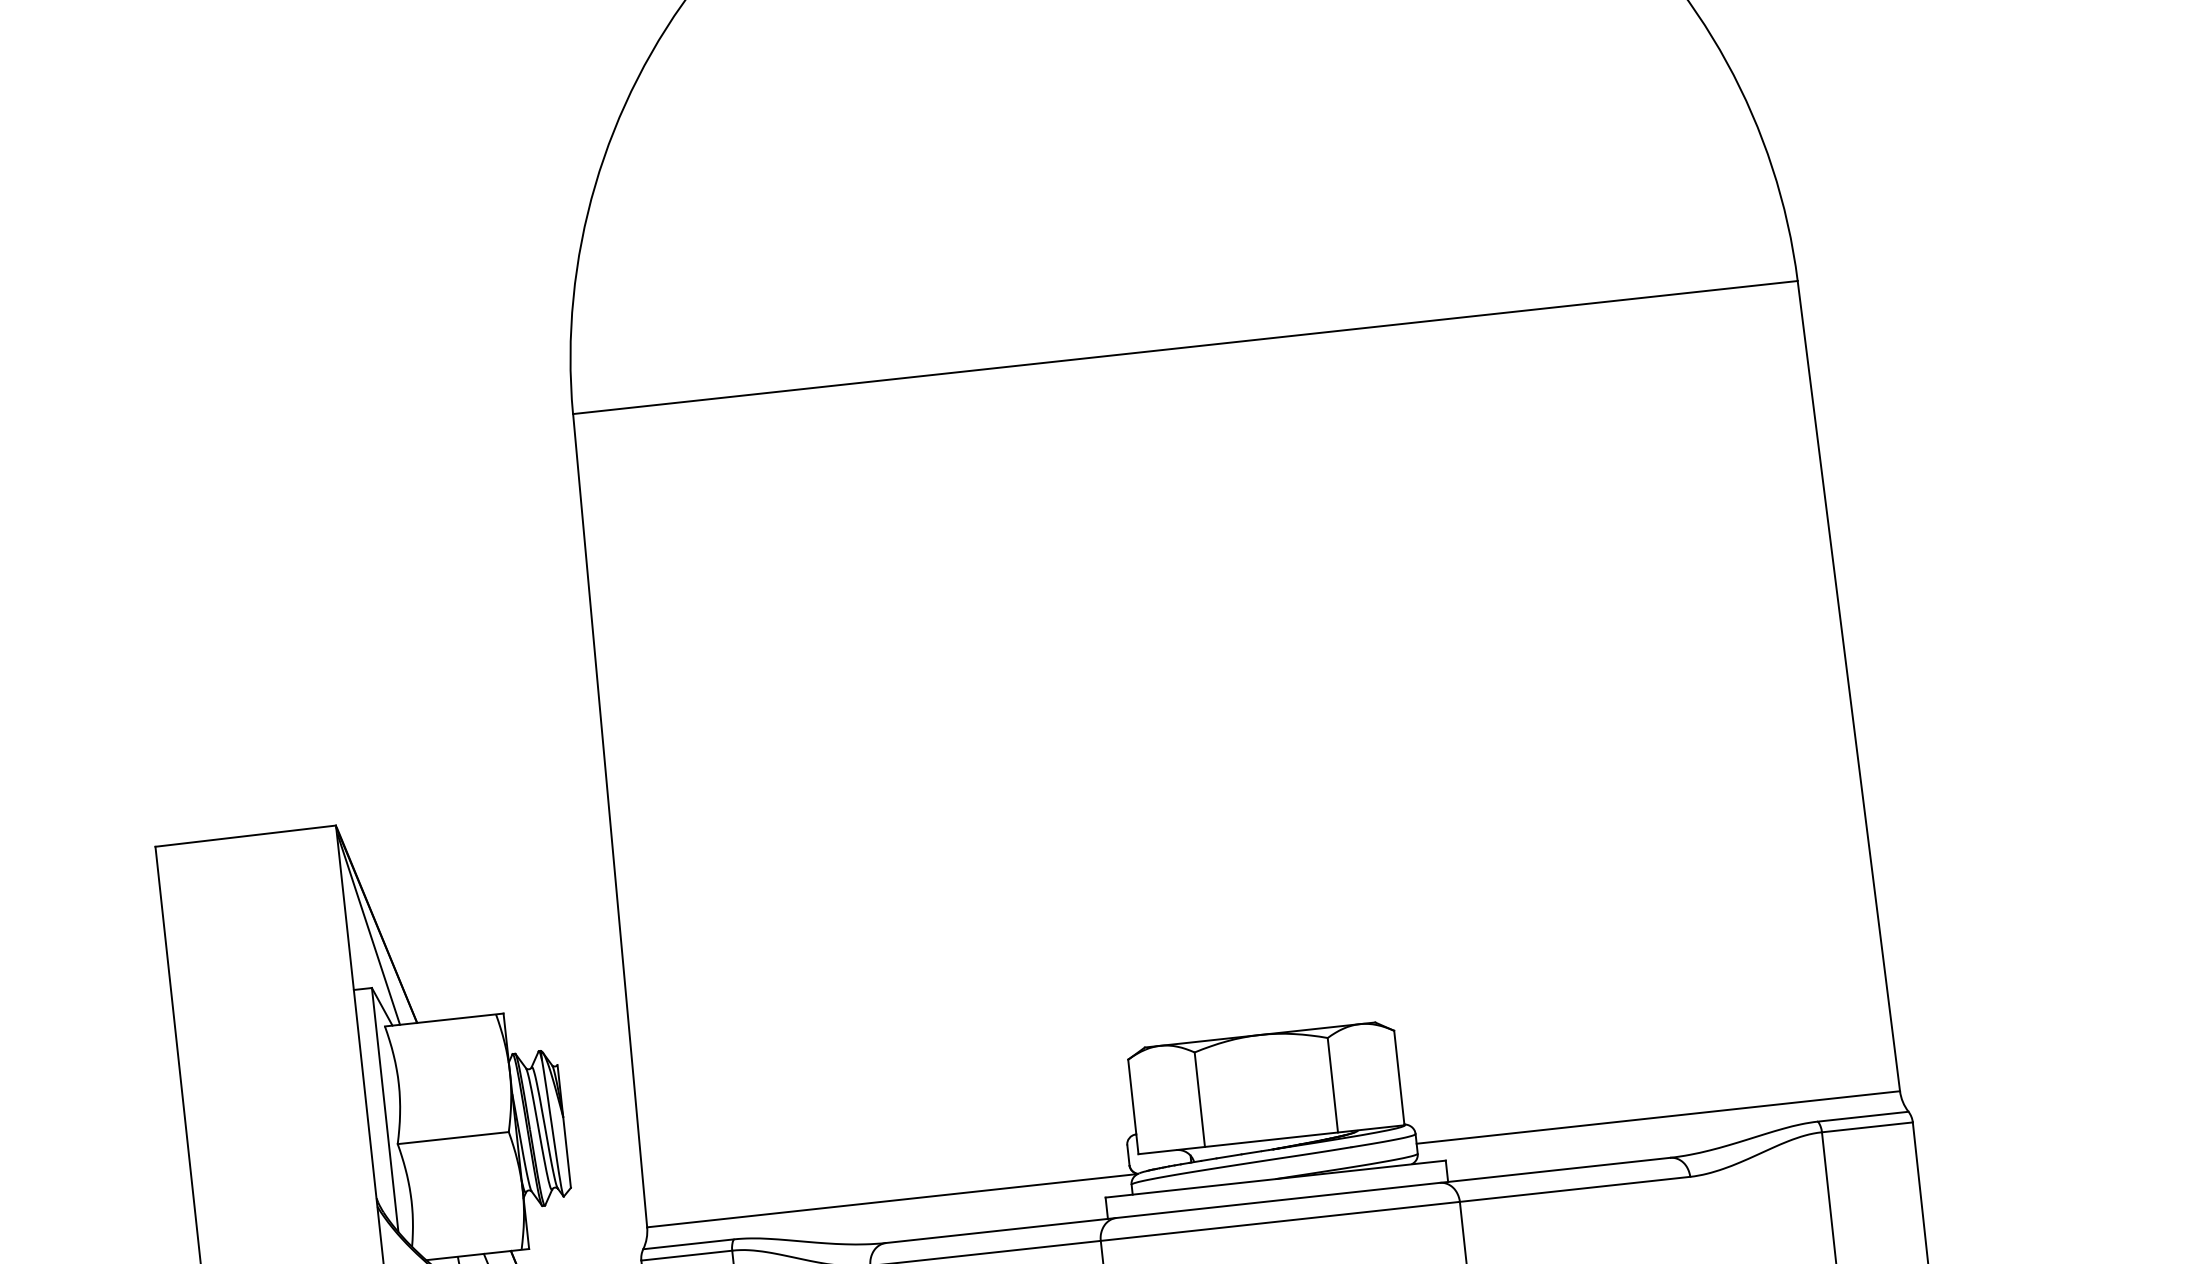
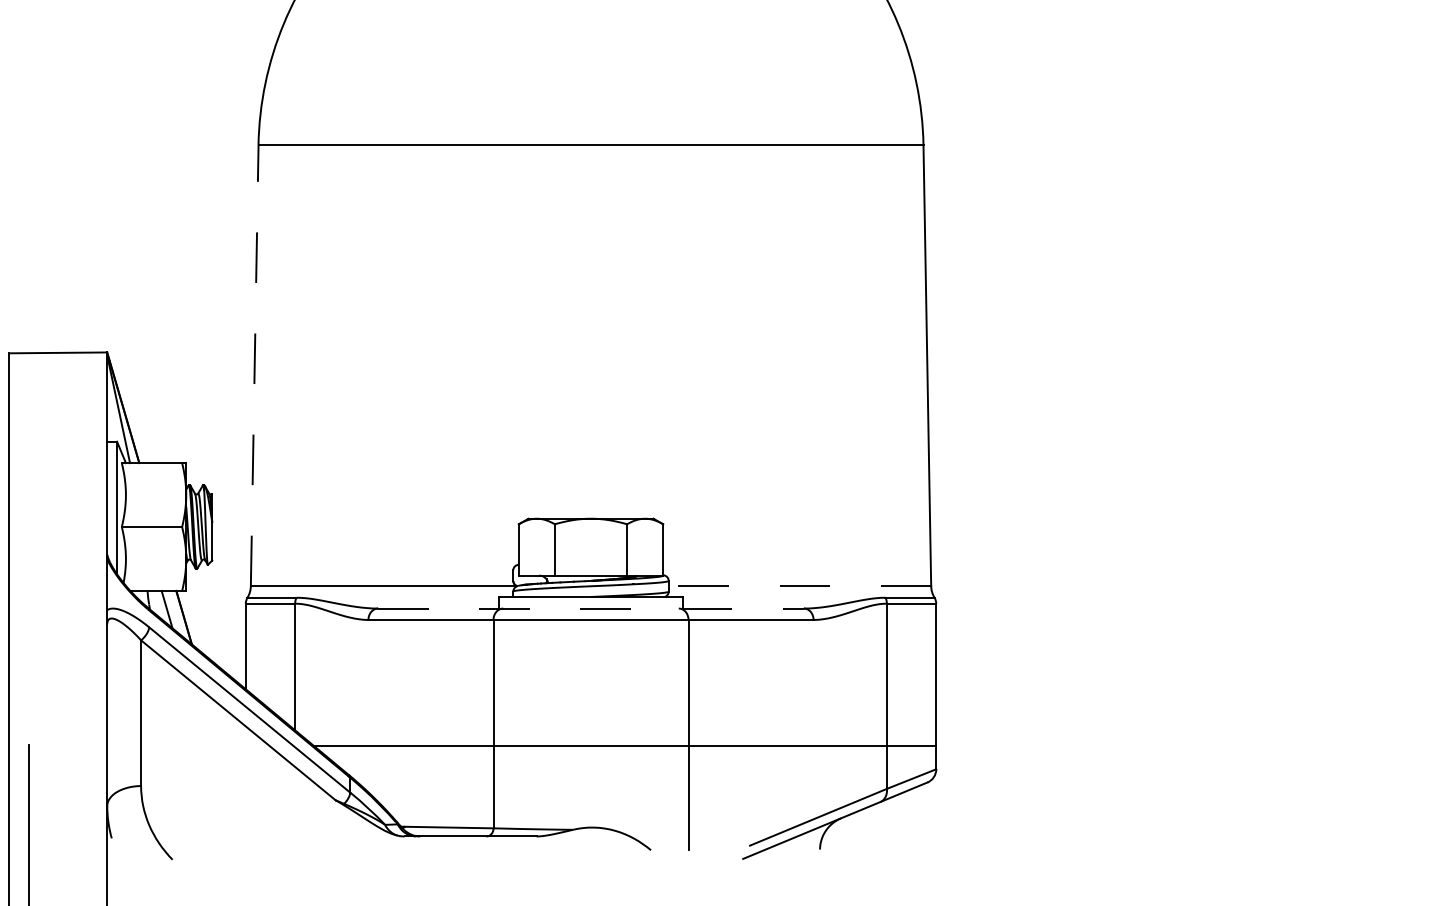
line: (609, 820) -> (254, 365), solid -> dashed
line: (1657, 1118) -> (799, 586), solid -> dashed
line: (1278, 1200) -> (591, 608), solid -> dashed

